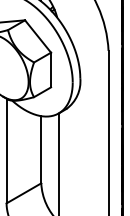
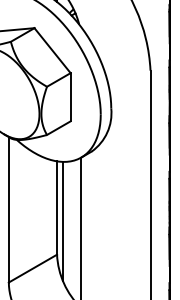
line: (45, 159) -> (63, 221), added

